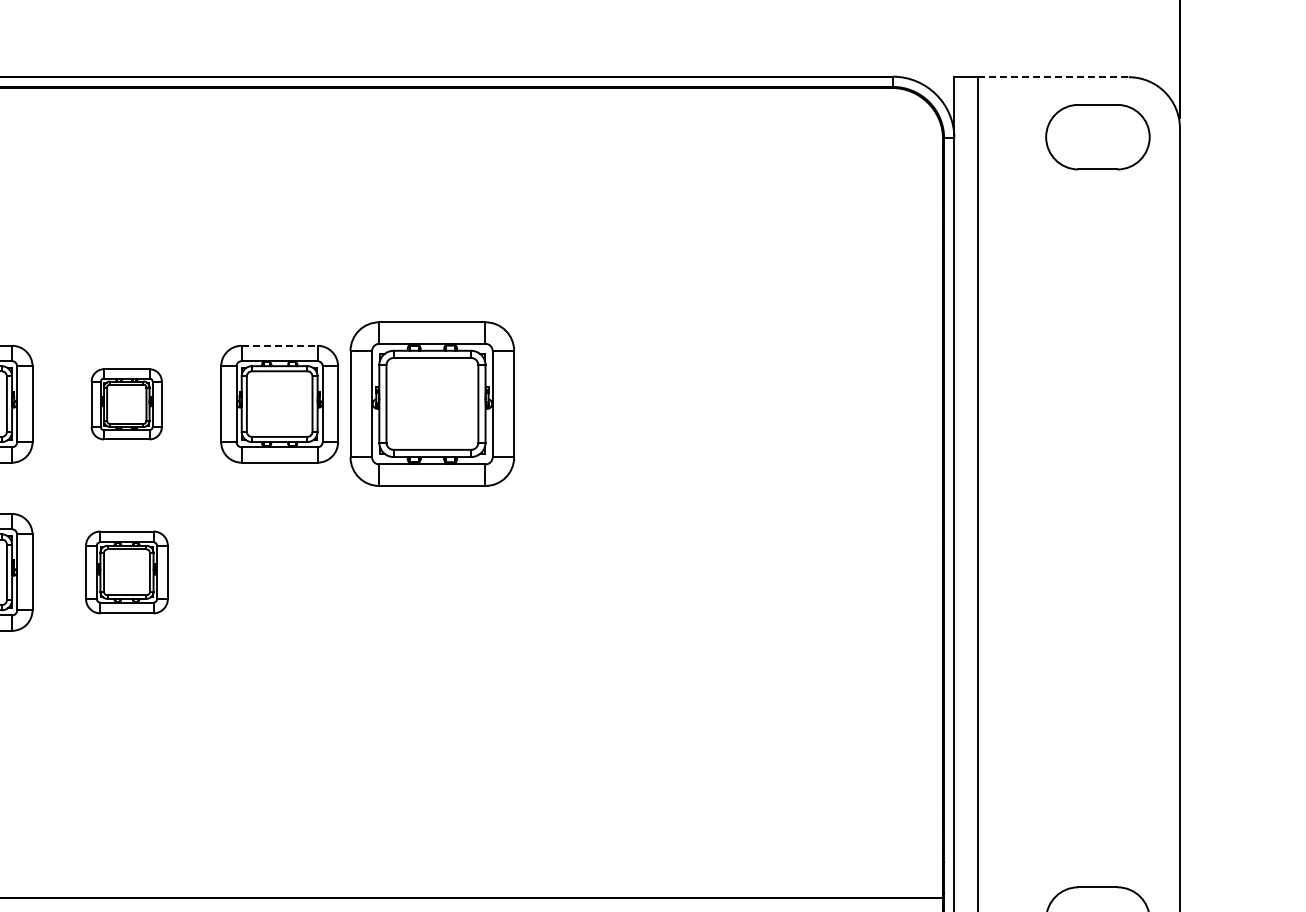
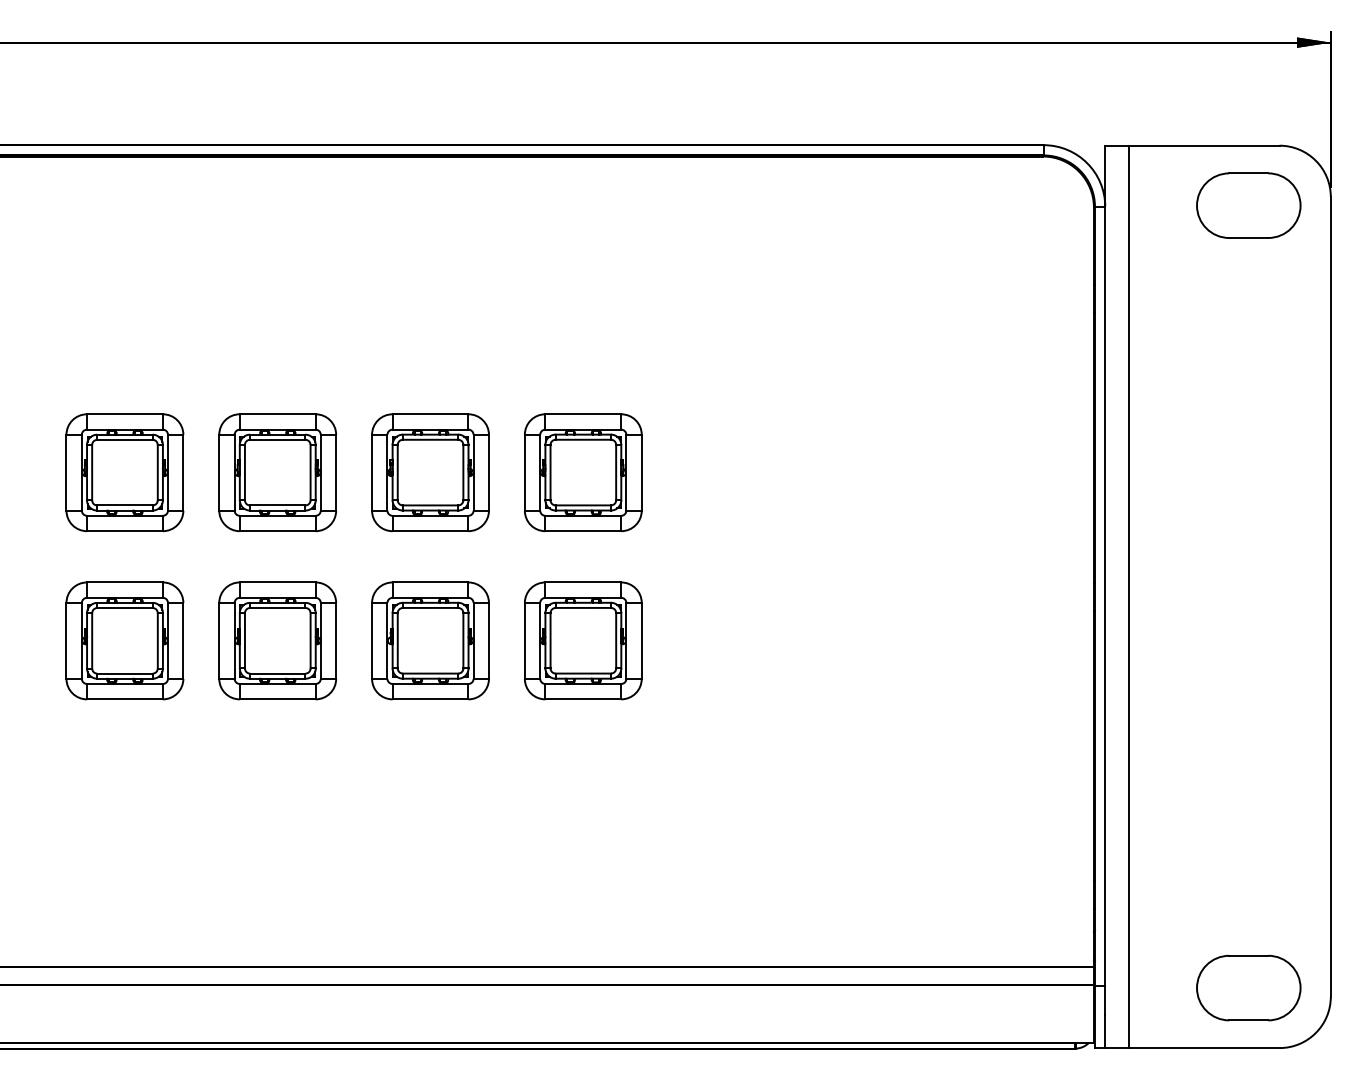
line: (1053, 77) -> (1204, 145), dashed -> solid
line: (279, 346) -> (430, 414), dashed -> solid
part: (126, 404) -> (277, 472), size x1.67
part: (432, 404) -> (583, 472), size x0.71
part: (126, 572) -> (277, 640), size x1.43
part: (279, 572) -> (430, 640), added
part: (432, 572) -> (583, 640), added

